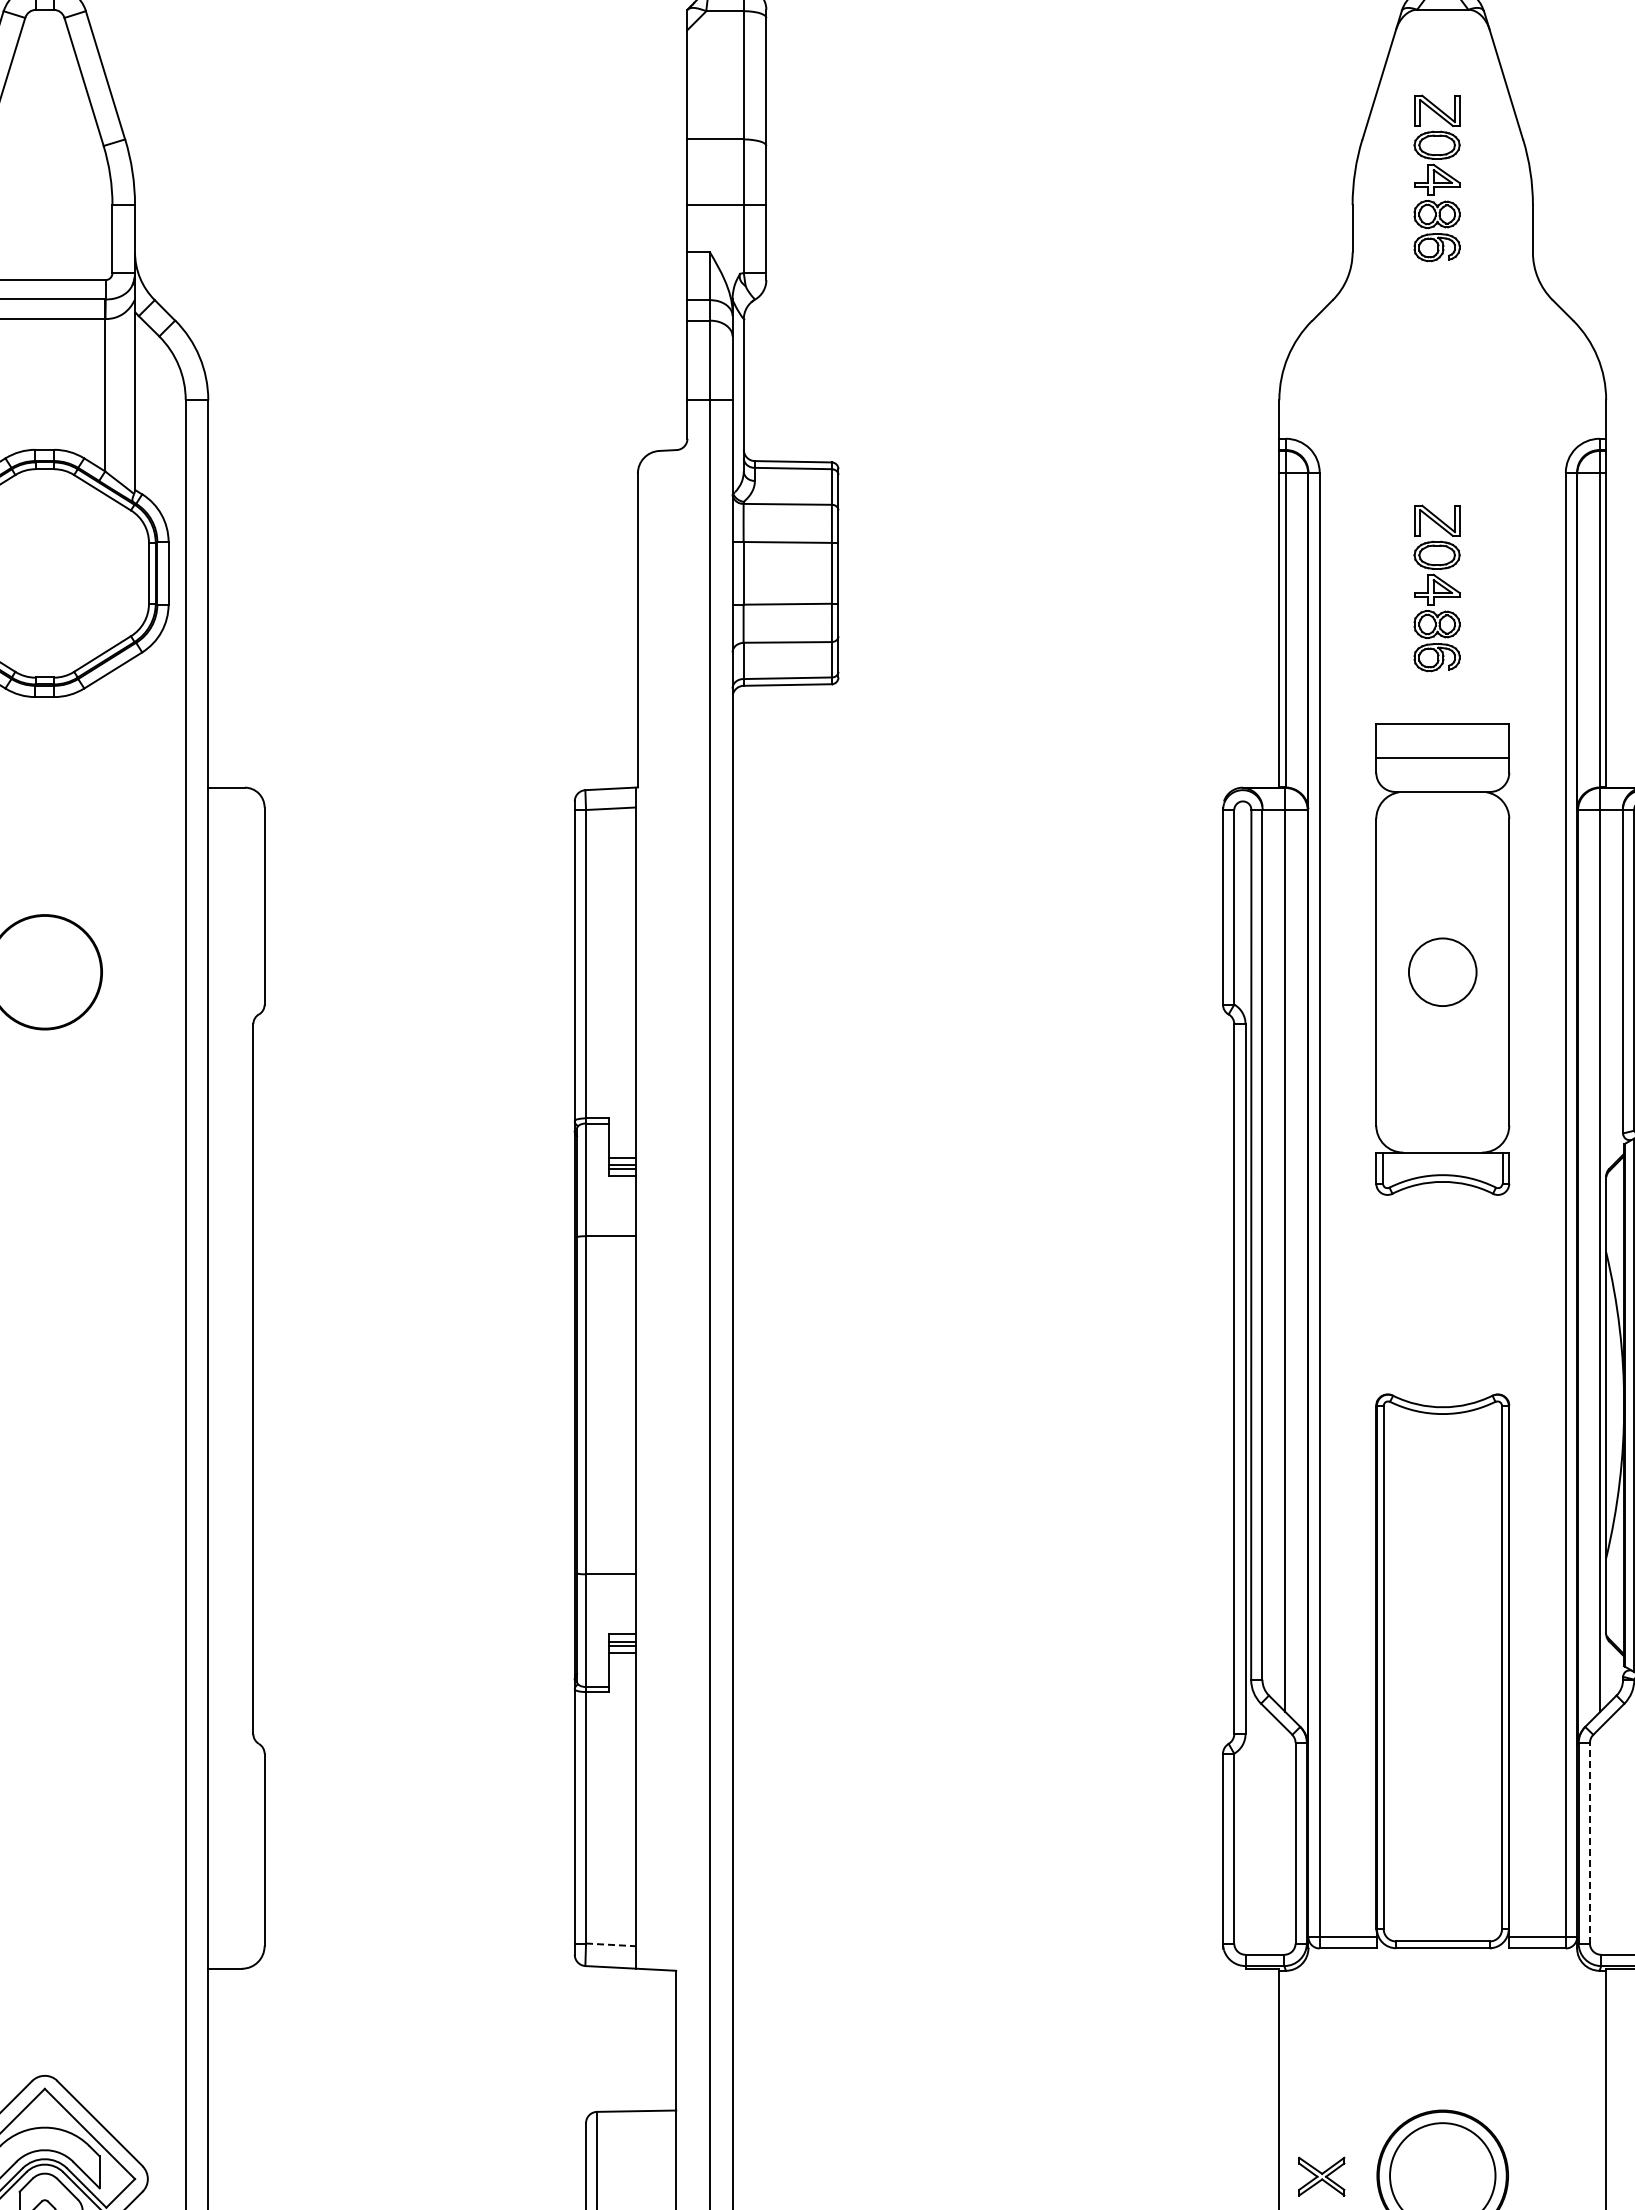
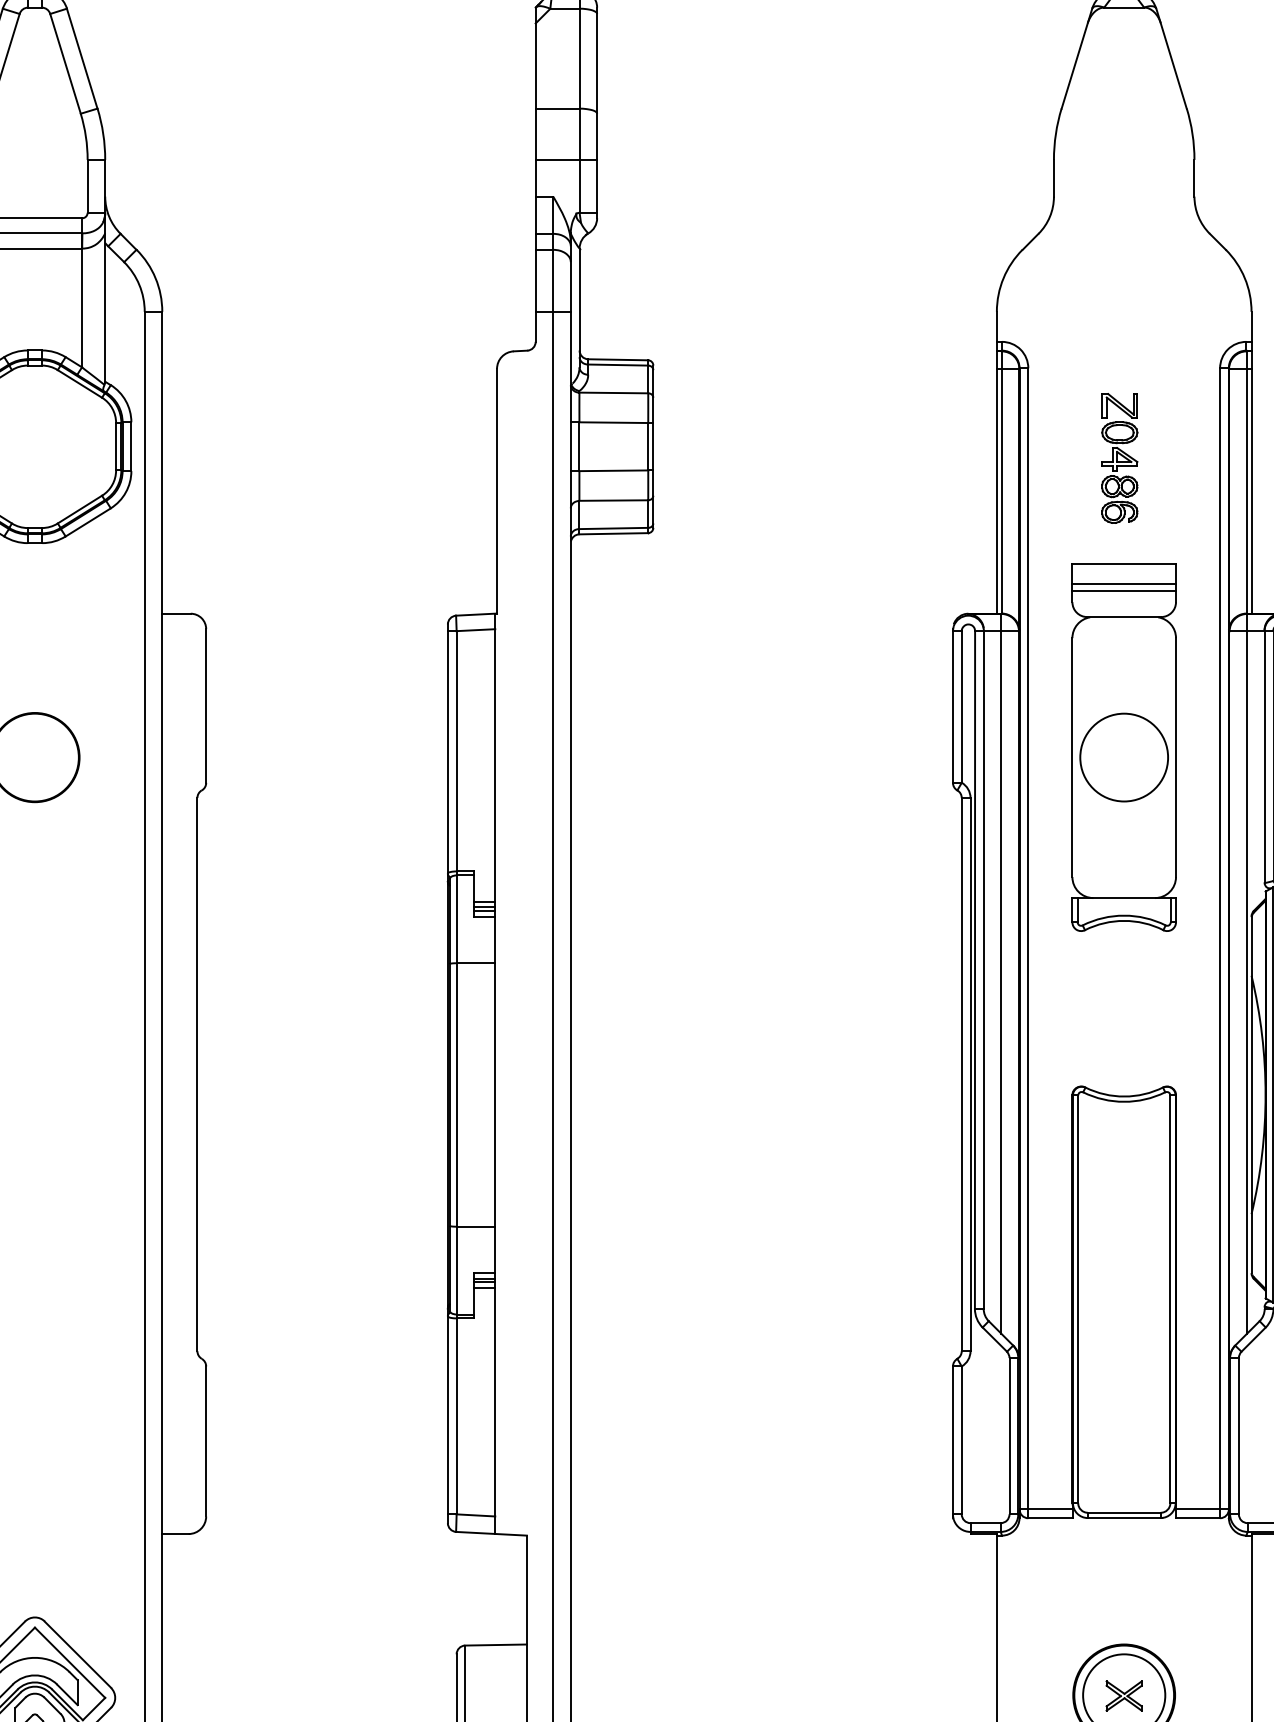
part: (1436, 178) -> (1119, 139), removed
line: (1442, 749) -> (1124, 583), added
circle: (1442, 971) -> (1124, 756), size x1.67
line: (1589, 1842) -> (1238, 1435), dashed -> solid
line: (610, 1944) -> (475, 1515), dashed -> solid
part: (1321, 2176) -> (1124, 1695), moved

